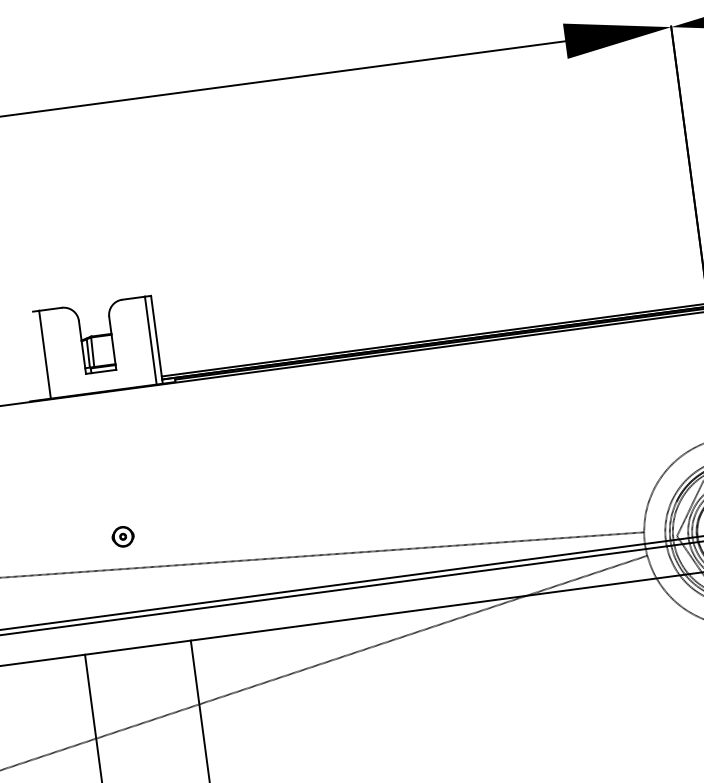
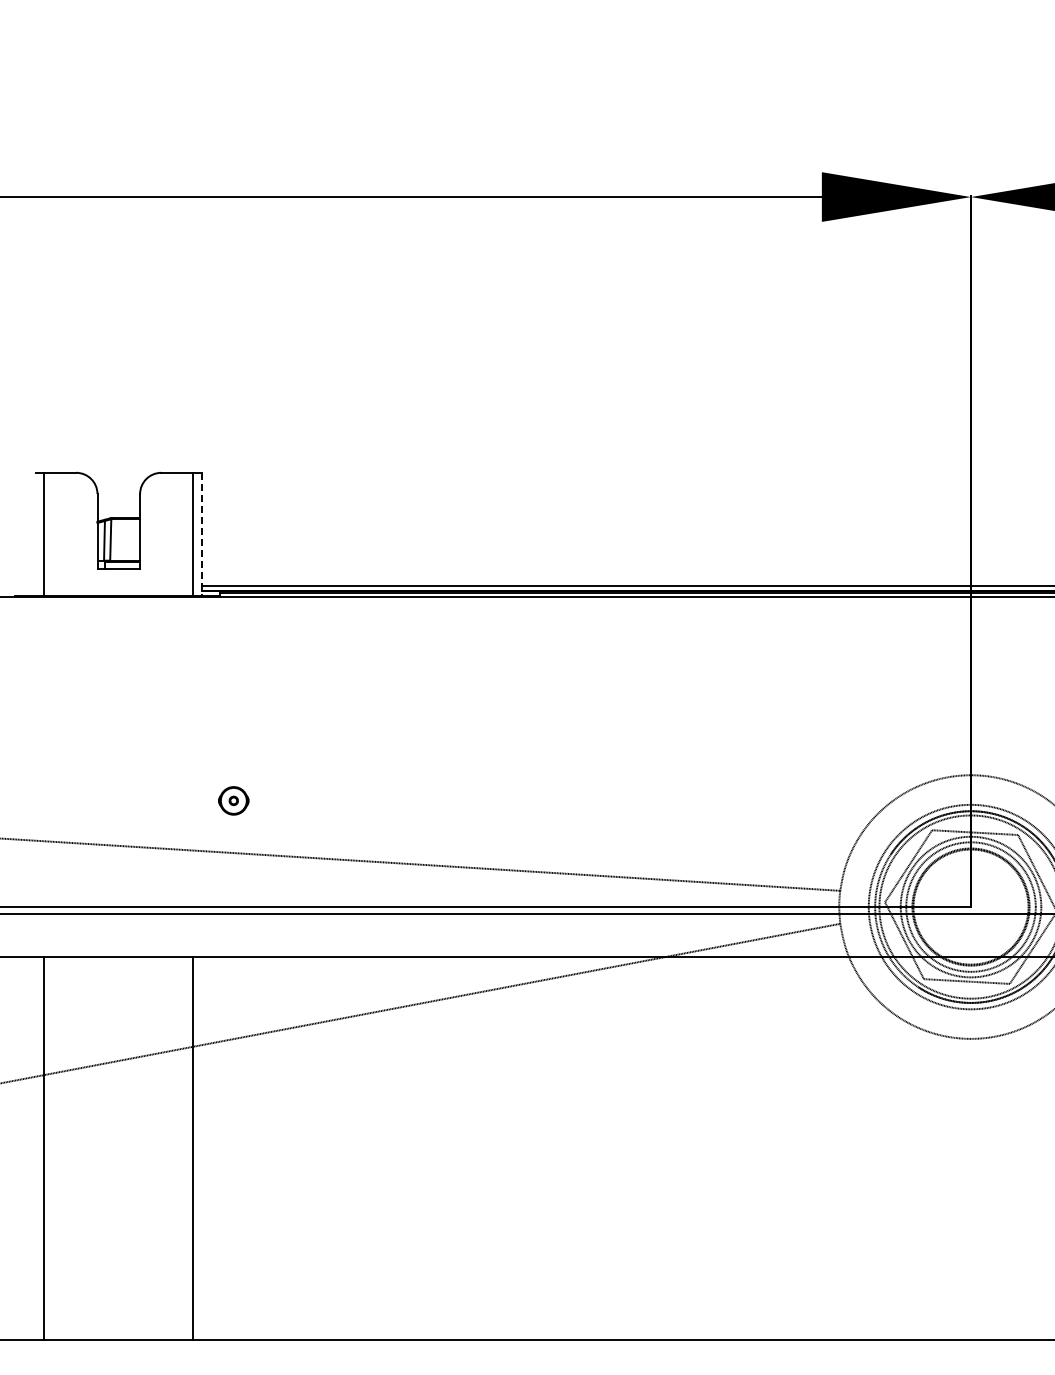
line: (156, 339) -> (201, 534), solid -> dashed
part: (122, 536) -> (233, 800), moved

